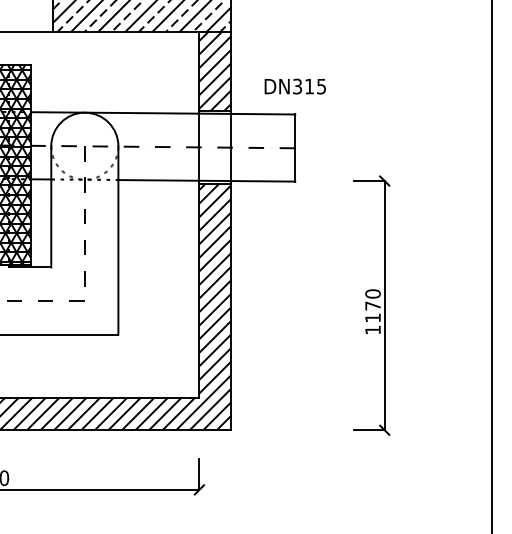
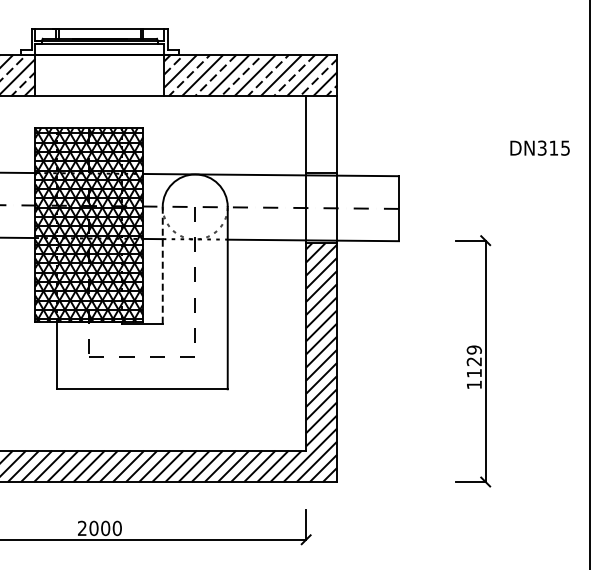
hatch: (215, 71) -> (321, 134), removed
text: (294, 85) -> (539, 147), moved
line: (51, 206) -> (162, 265), solid -> dashed
text: (372, 299) -> (473, 355), 1170 -> 1129

